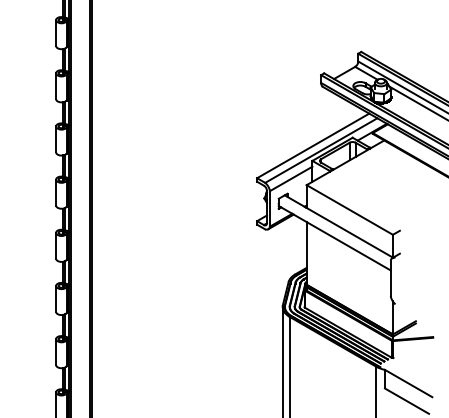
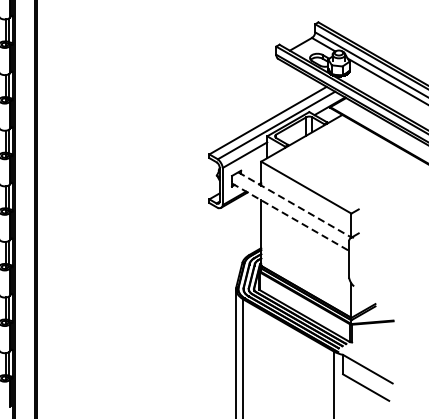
line: (339, 226) -> (295, 204), solid -> dashed
line: (334, 238) -> (290, 217), solid -> dashed

